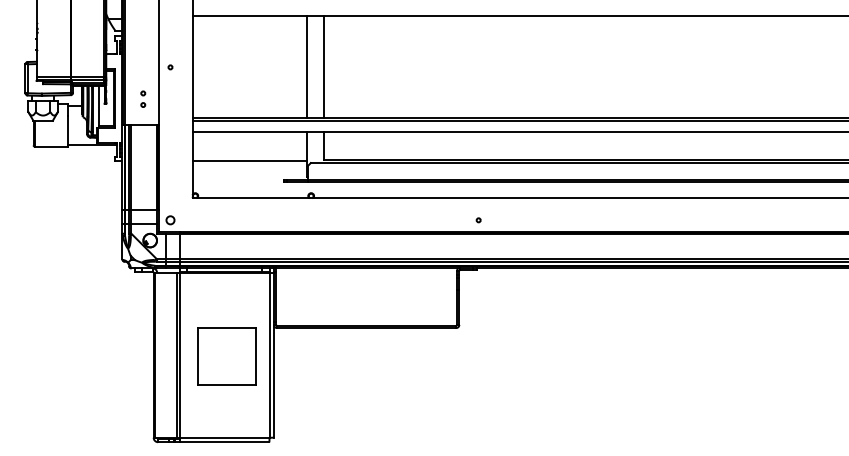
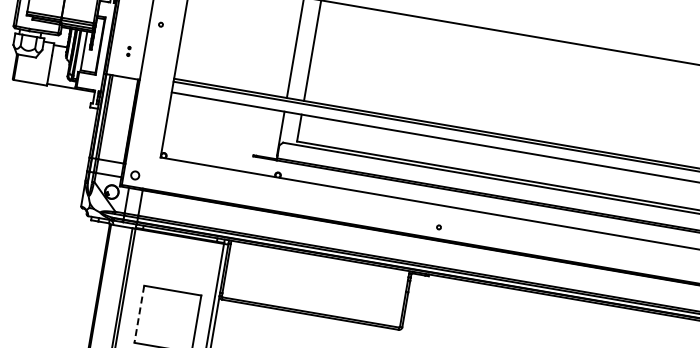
part: (143, 98) -> (129, 50), size x0.6
line: (249, 160) -> (223, 129), removed
line: (197, 356) -> (138, 314), solid -> dashed

